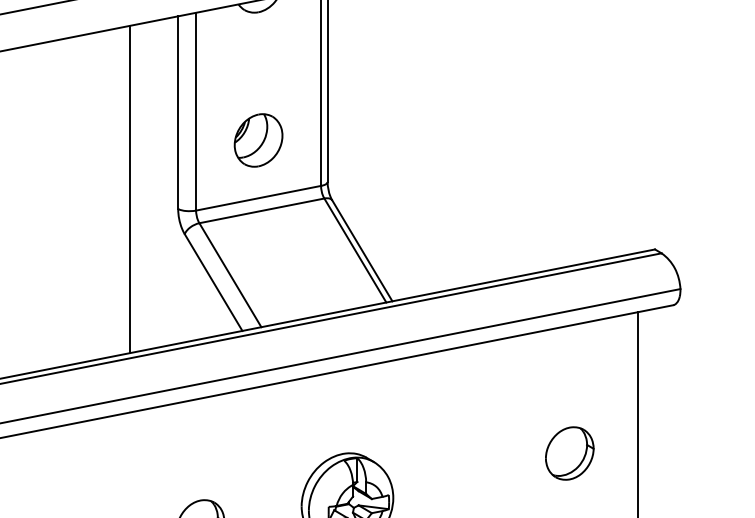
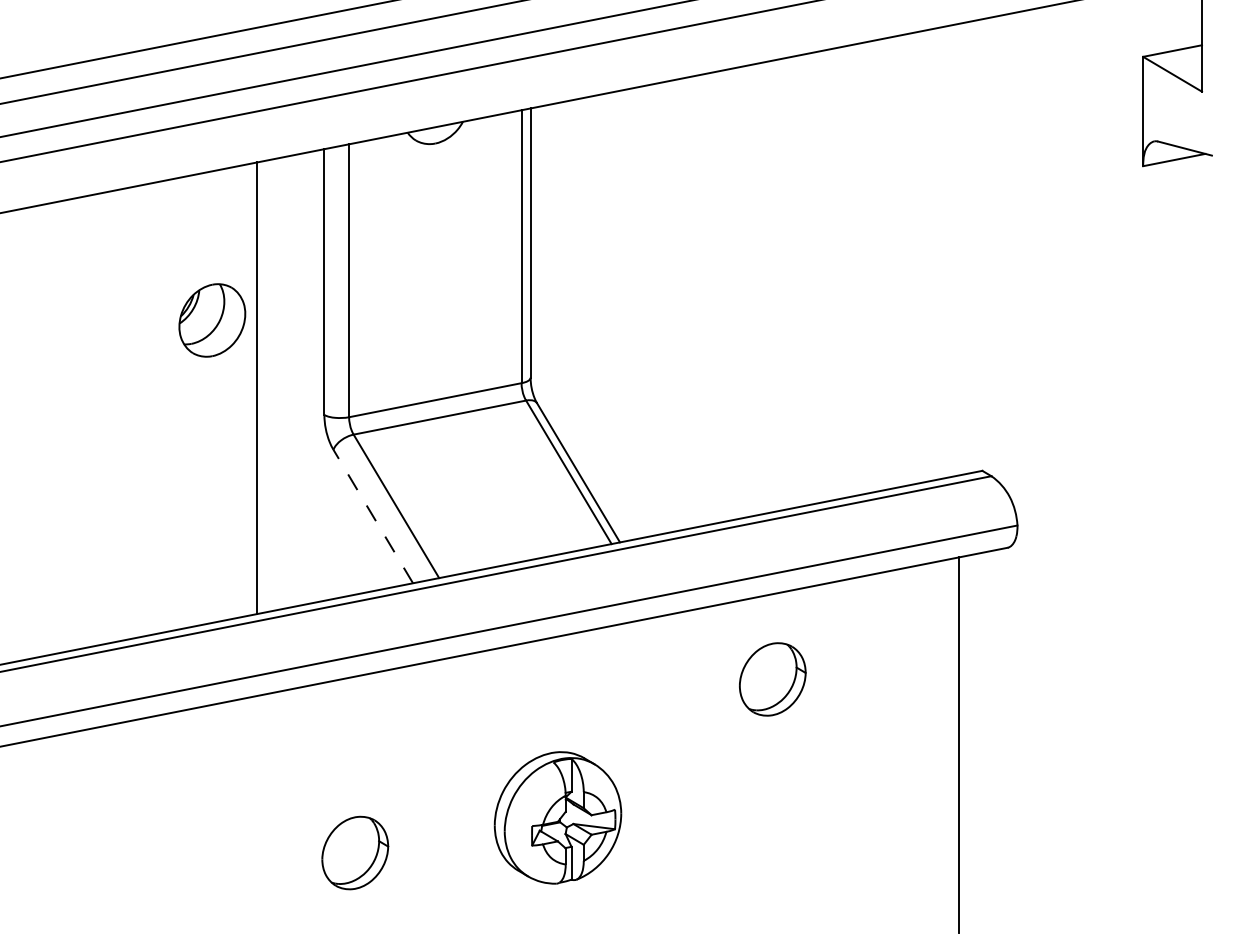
part: (258, 140) -> (212, 320), moved
line: (213, 282) -> (373, 516), solid -> dashed
part: (569, 453) -> (772, 679), moved

